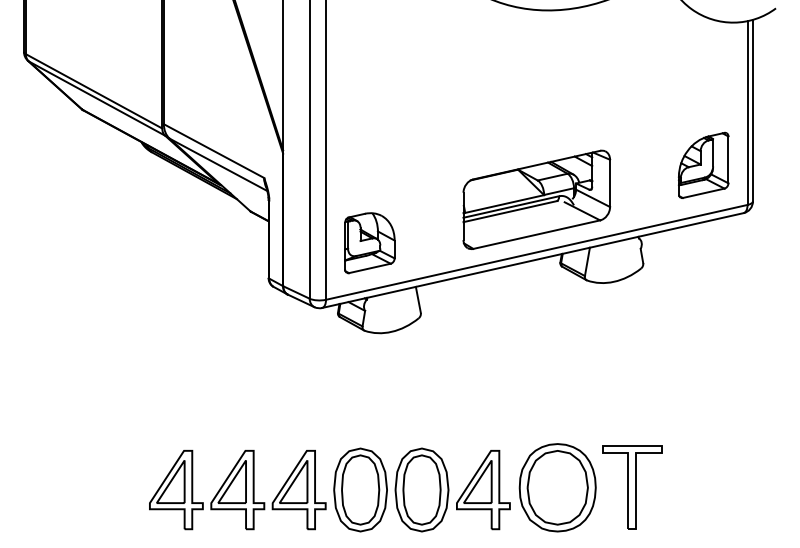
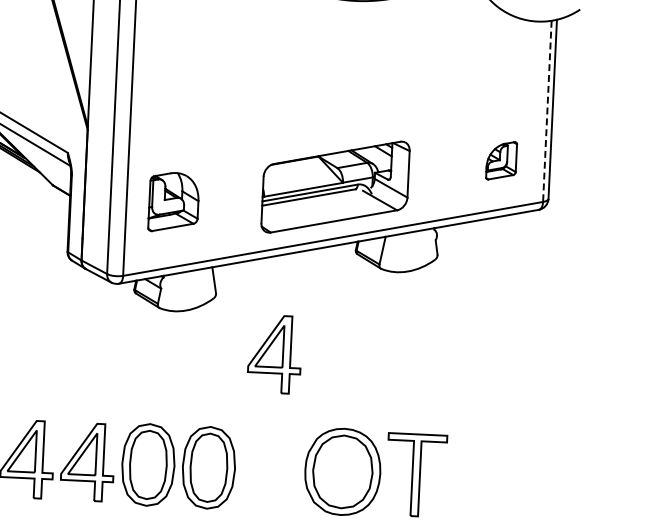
line: (747, 113) -> (547, 111), solid -> dashed
part: (703, 164) -> (501, 160), size x0.6
part: (369, 243) -> (173, 202), moved
part: (483, 490) -> (275, 354), moved

